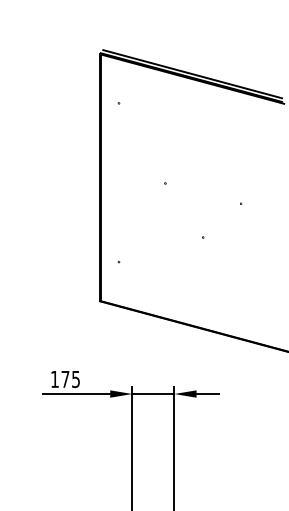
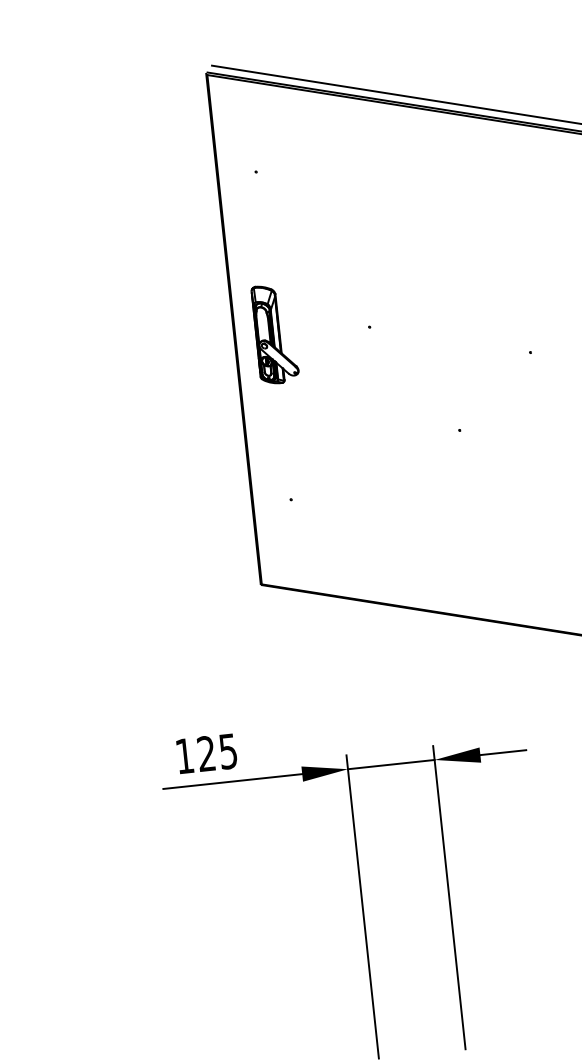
part: (119, 181) -> (274, 333), added
text: (65, 378) -> (206, 751), 175 -> 125

